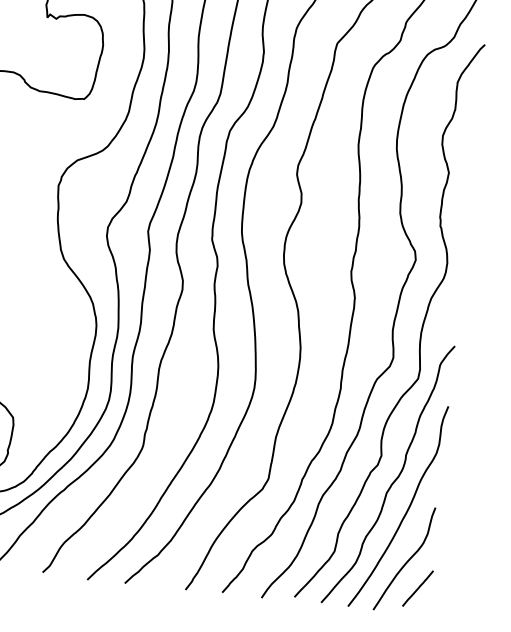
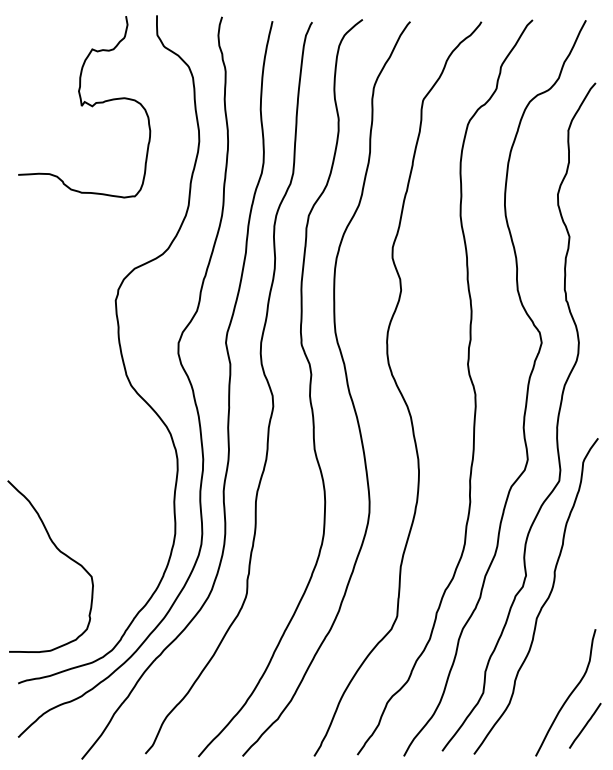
curve: (406, 509) -> (562, 635), removed

